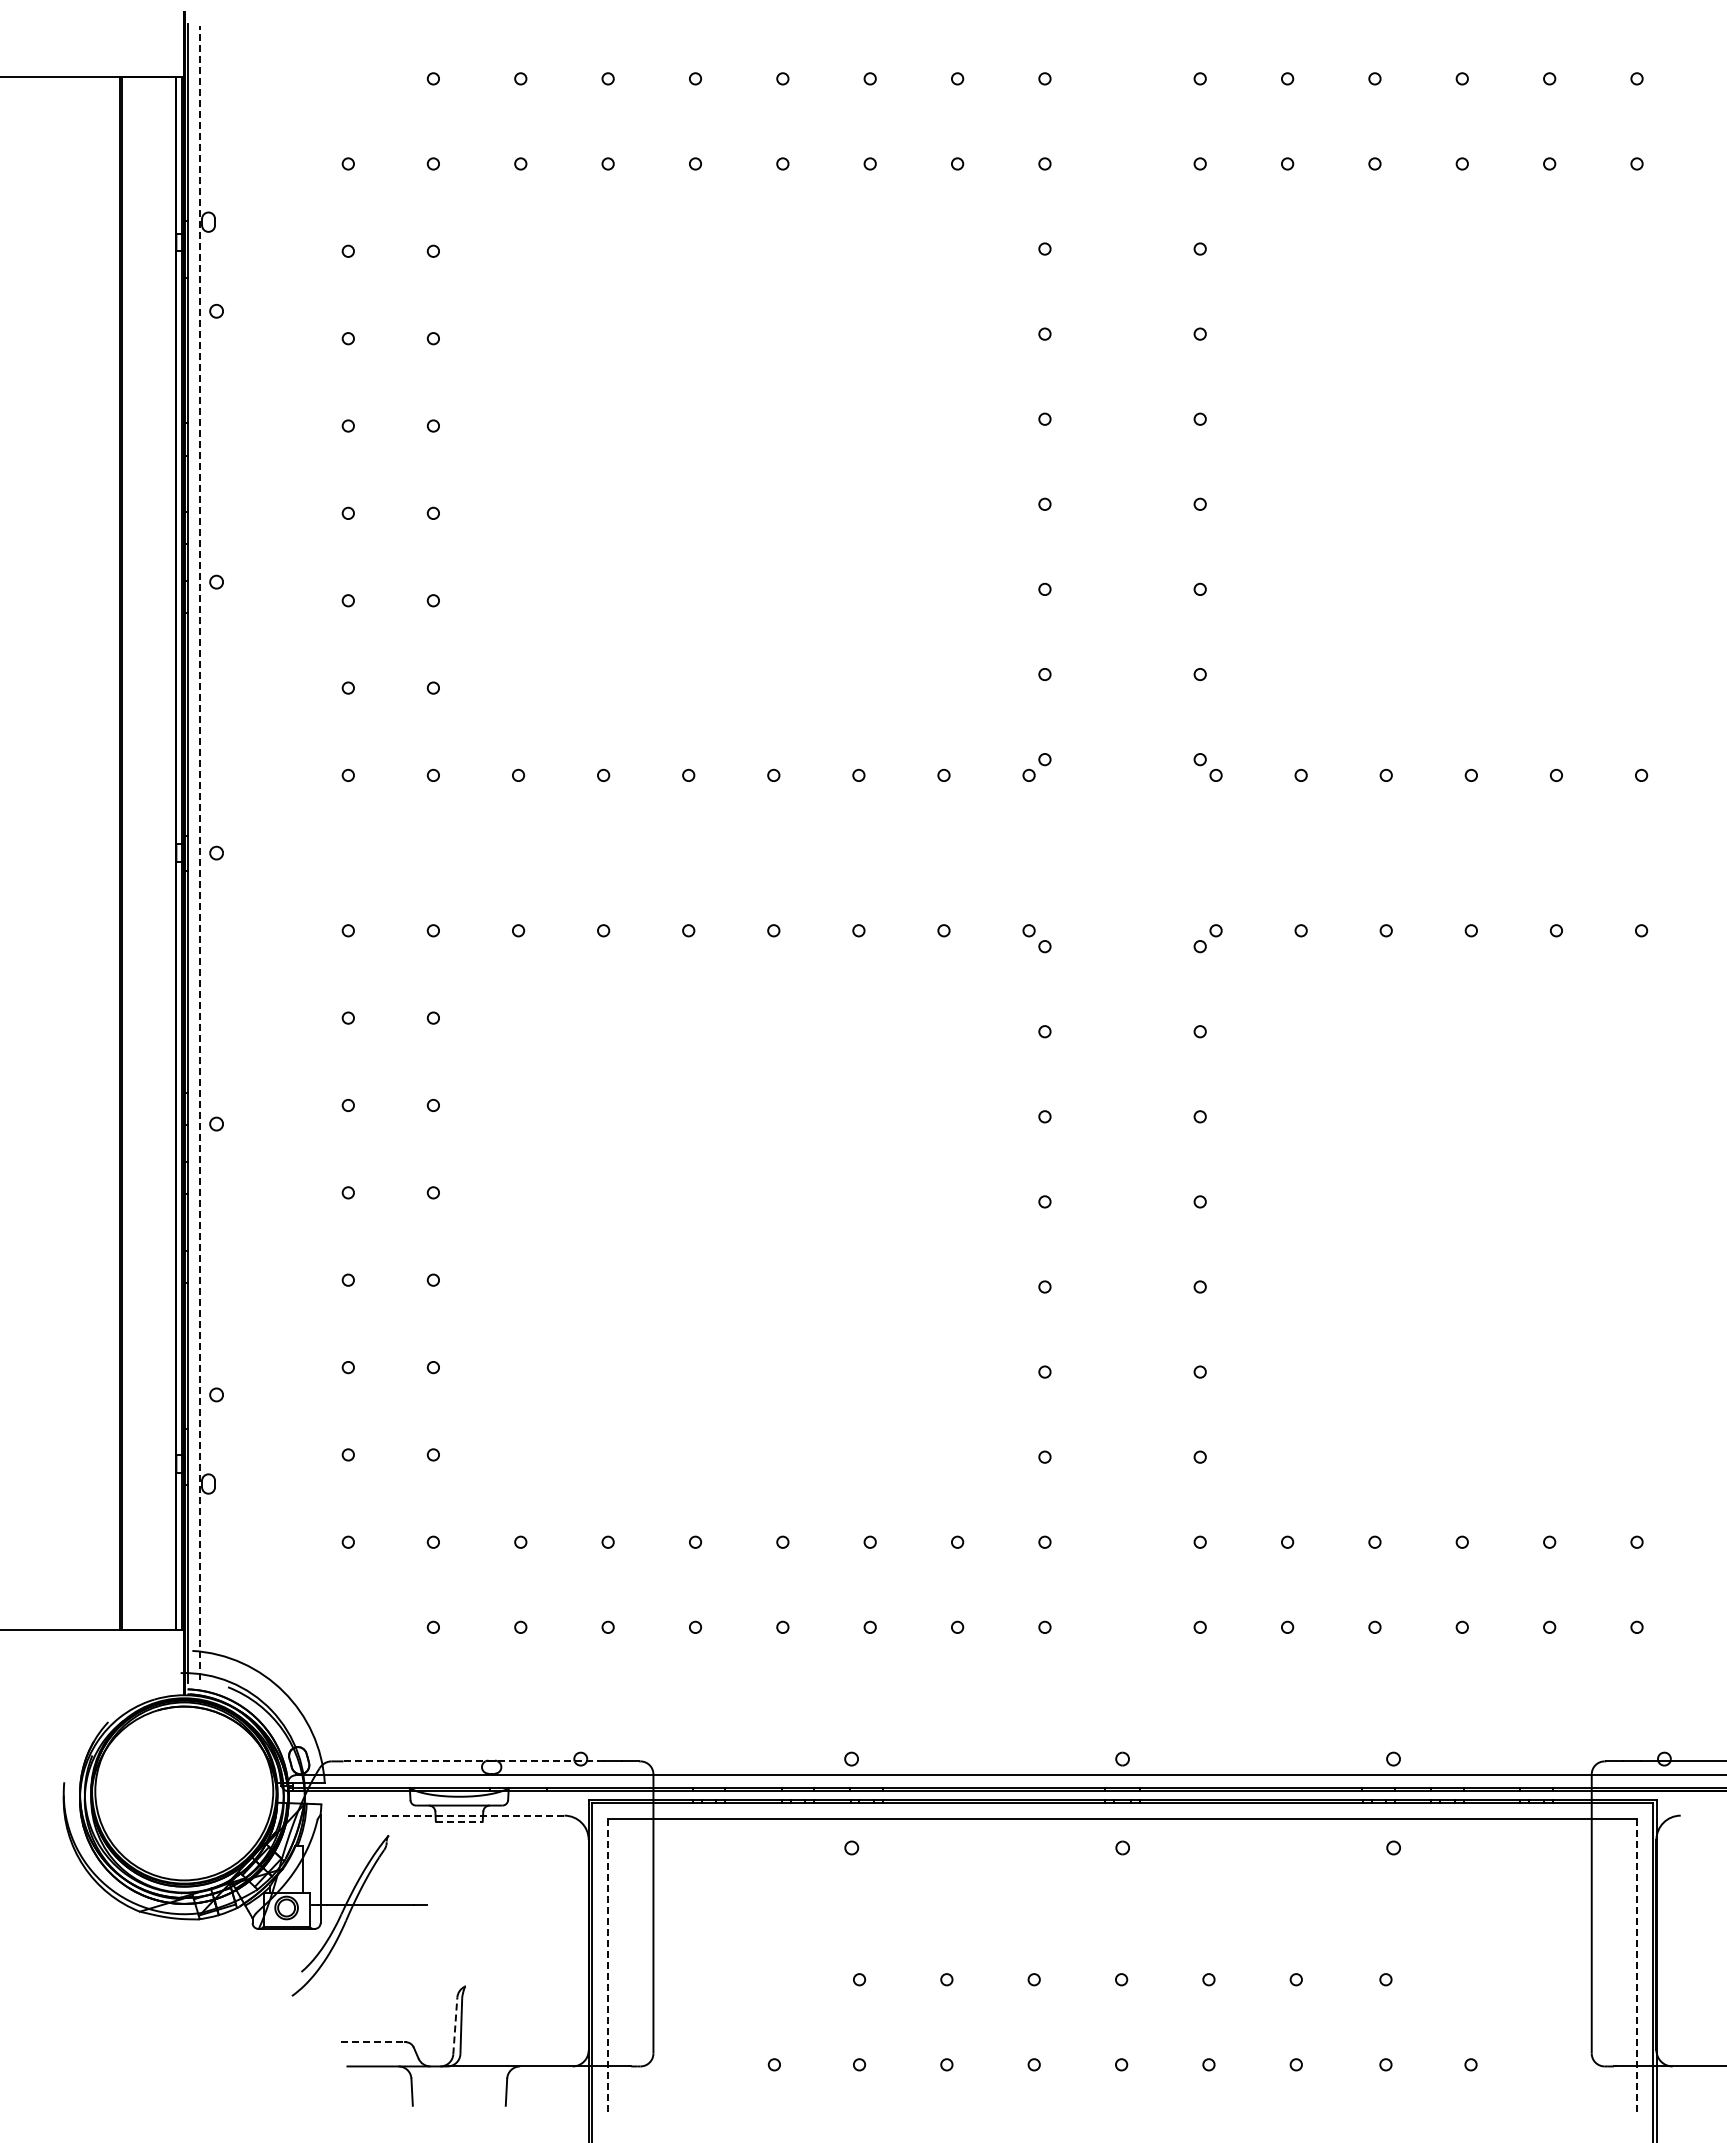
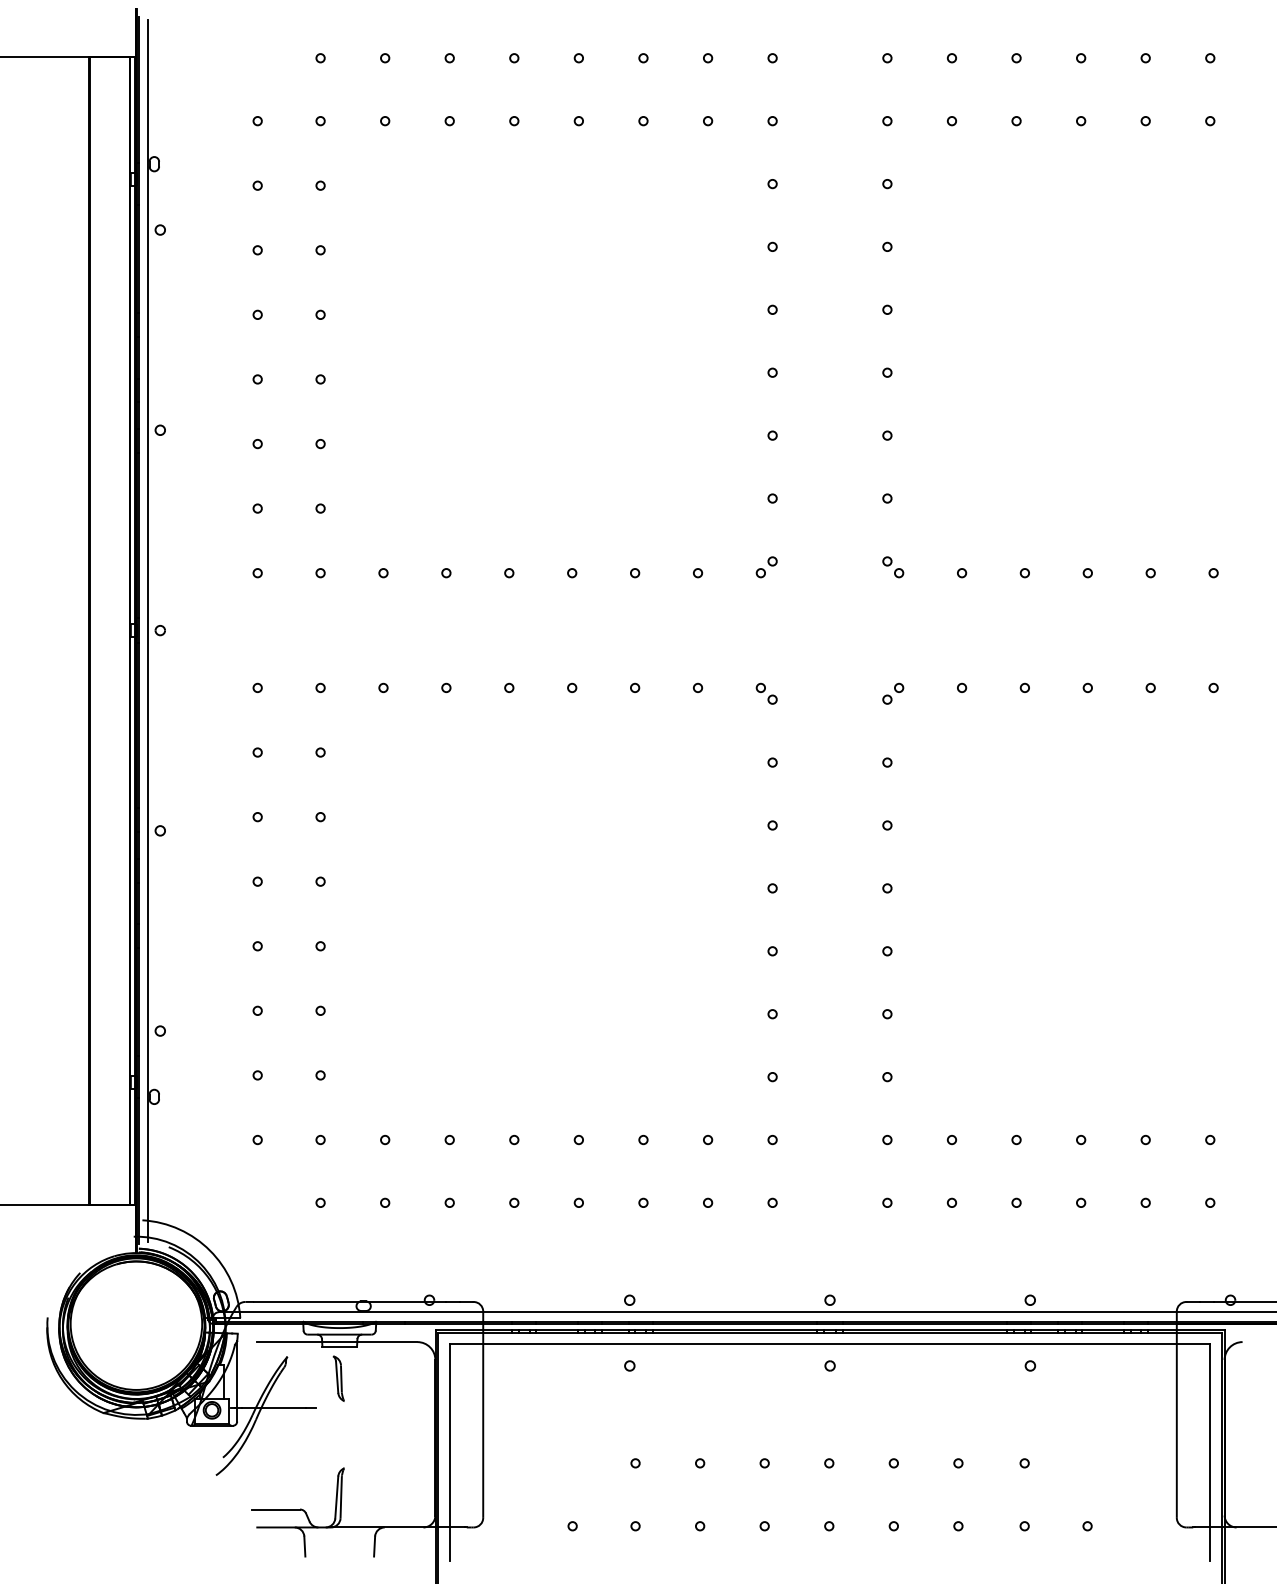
line: (200, 853) -> (148, 630), dashed -> solid
line: (473, 1761) -> (350, 1302), dashed -> solid
line: (455, 1815) -> (336, 1341), dashed -> solid
line: (459, 1821) -> (339, 1346), dashed -> solid
part: (457, 1865) -> (338, 1378), added
line: (608, 1965) -> (450, 1452), dashed -> solid
line: (1637, 1965) -> (1210, 1452), dashed -> solid
line: (455, 2025) -> (336, 1497), dashed -> solid
line: (373, 2042) -> (276, 1509), dashed -> solid

